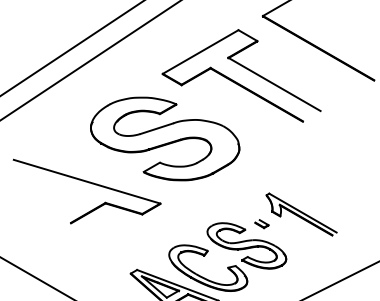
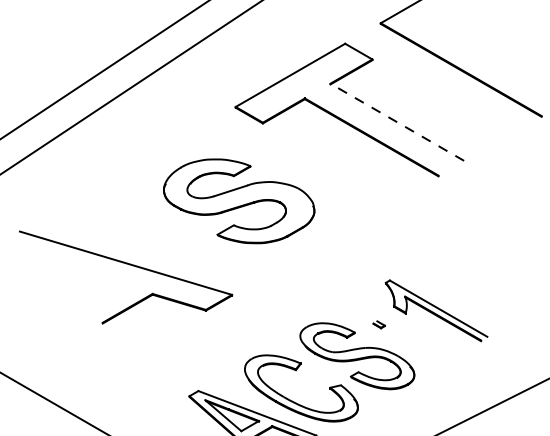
line: (274, 84) -> (397, 122), solid -> dashed
part: (165, 138) -> (239, 200), size x0.7
part: (261, 224) -> (378, 325), size x0.6

